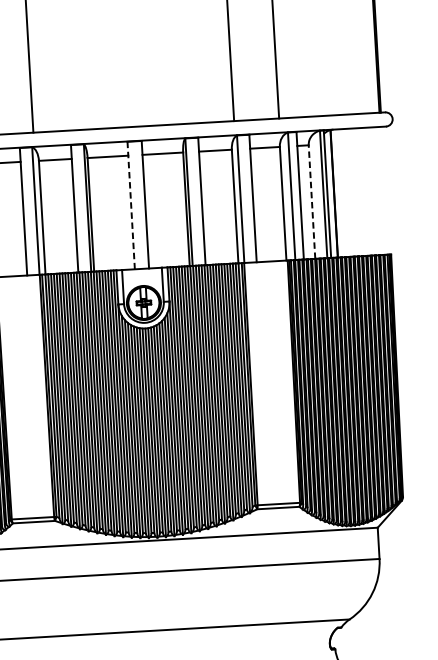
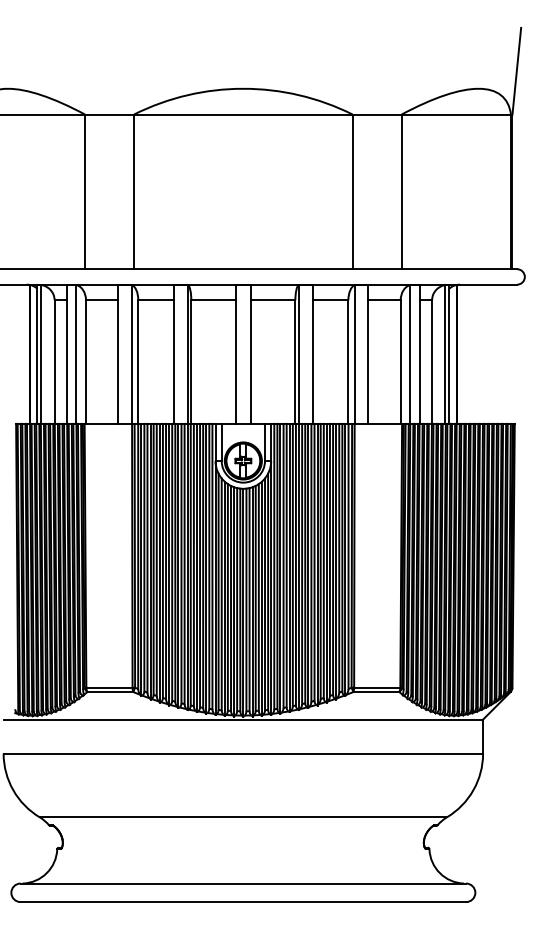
line: (312, 202) -> (432, 362), dashed -> solid
line: (131, 204) -> (235, 353), dashed -> solid

